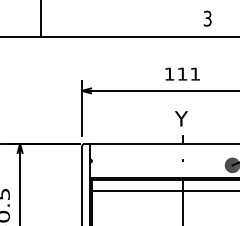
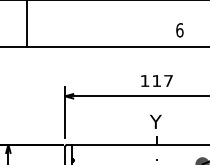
text: (207, 18) -> (179, 30), 3 -> 6
text: (194, 73) -> (167, 80), 111 -> 117

